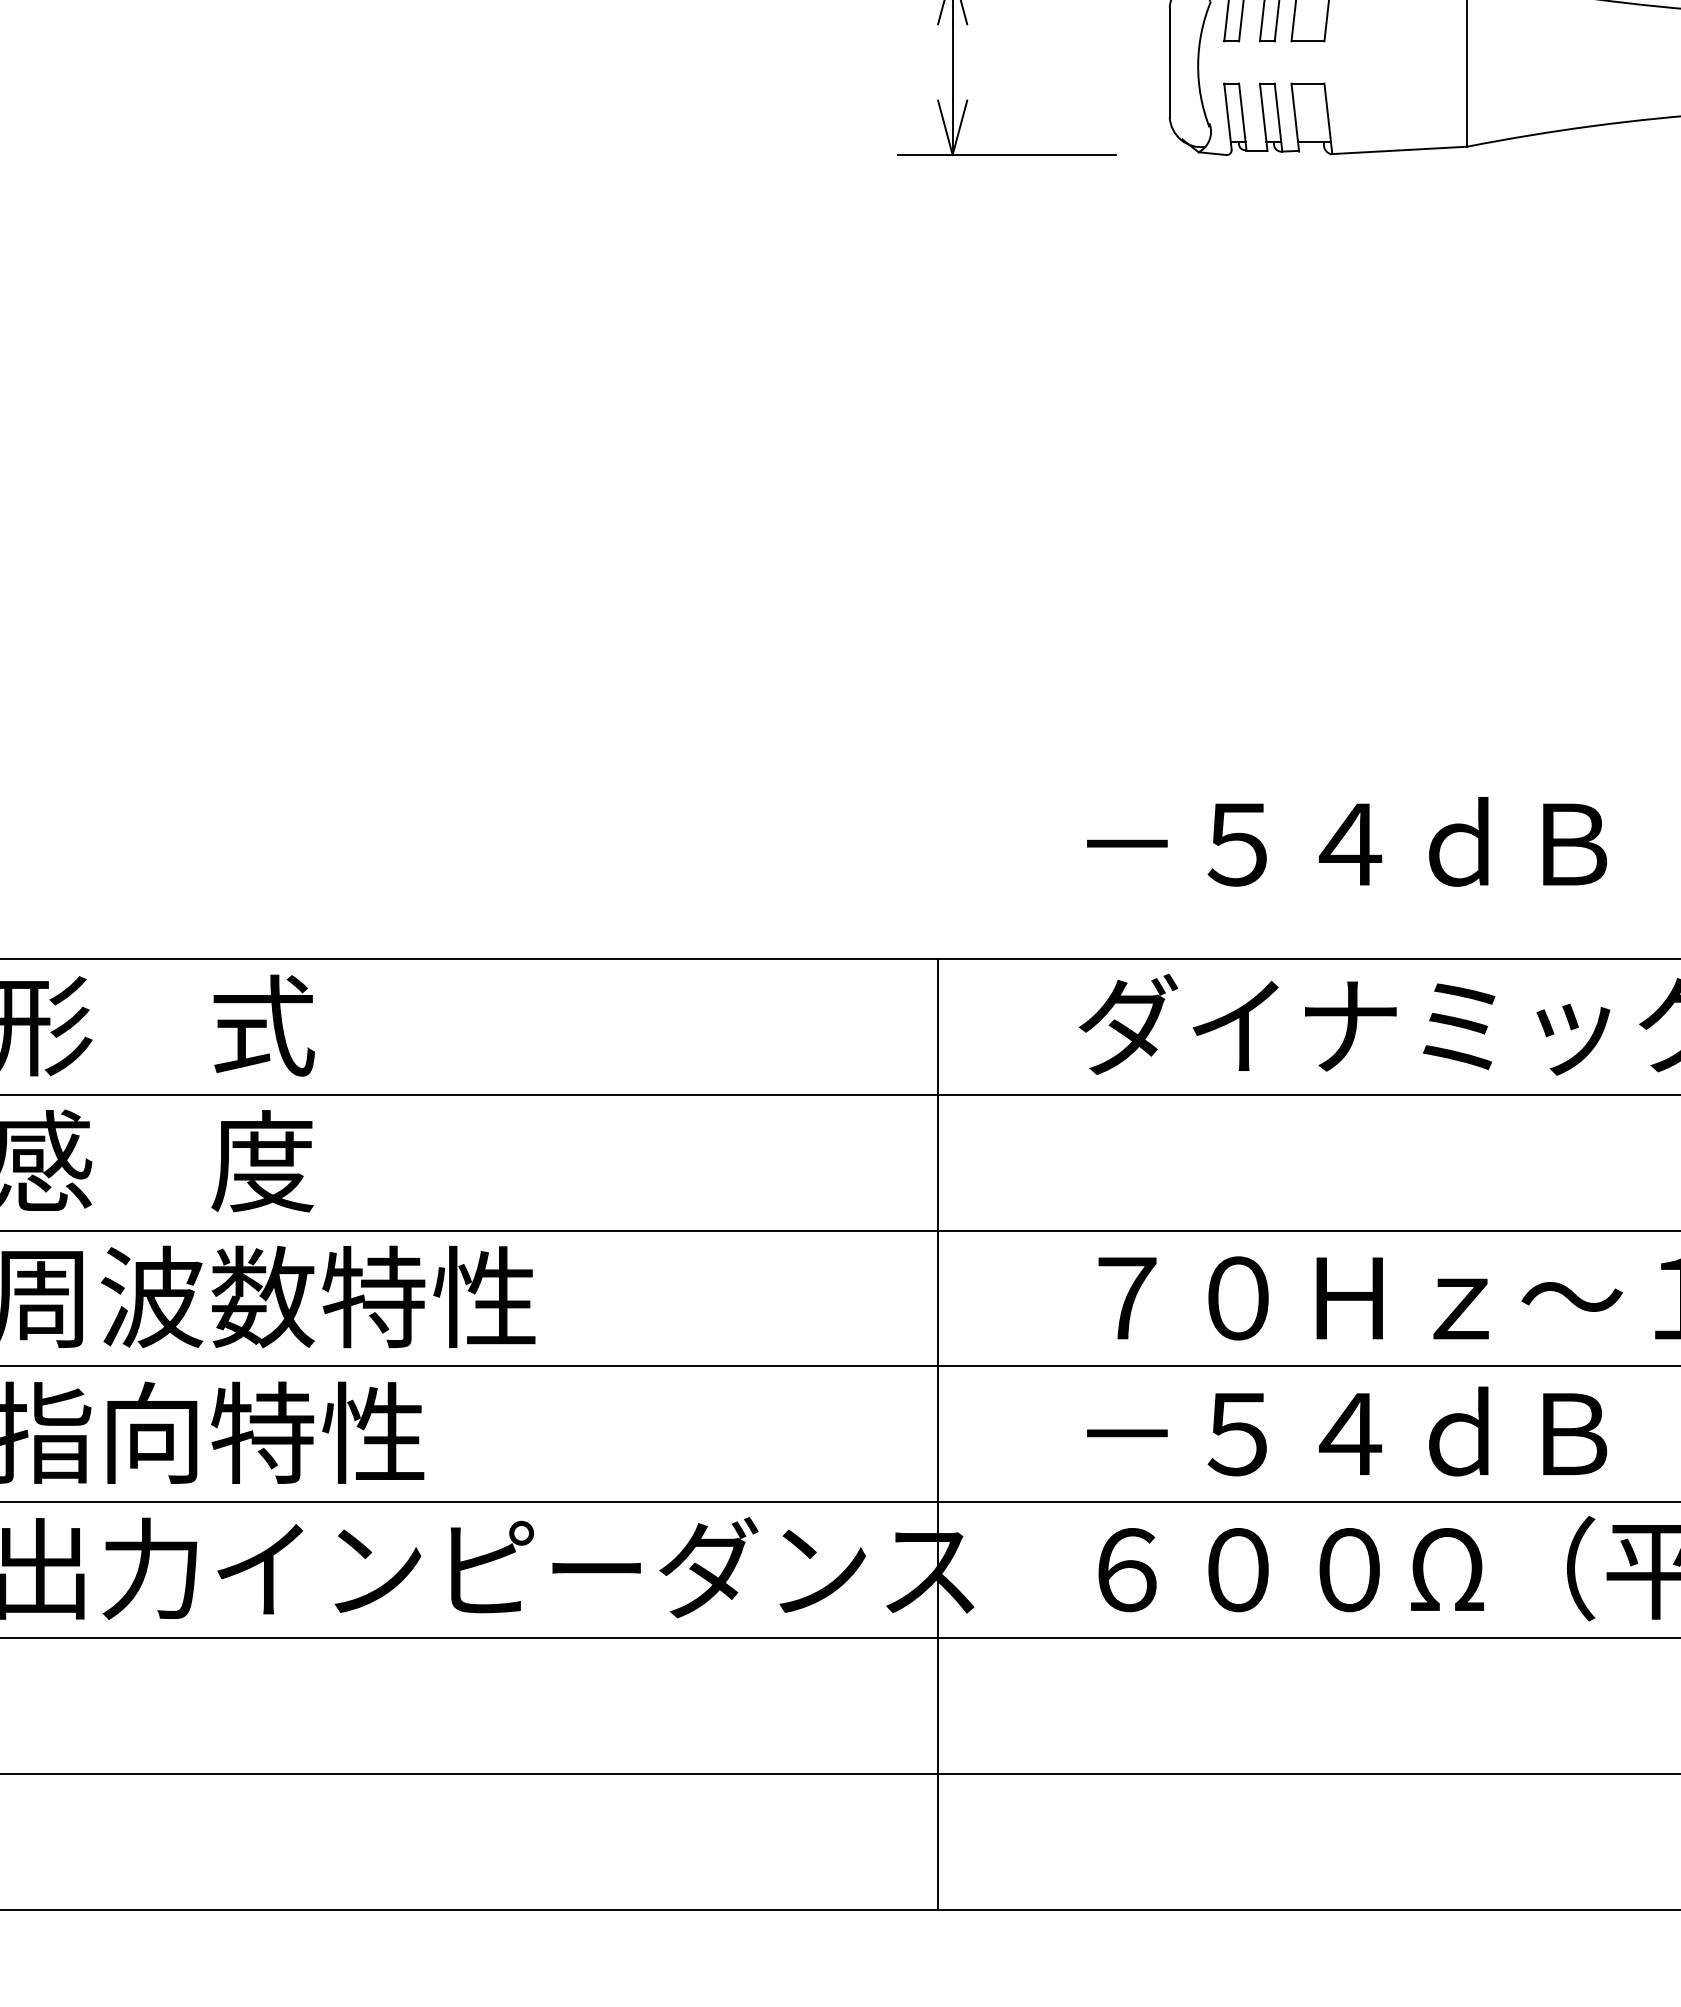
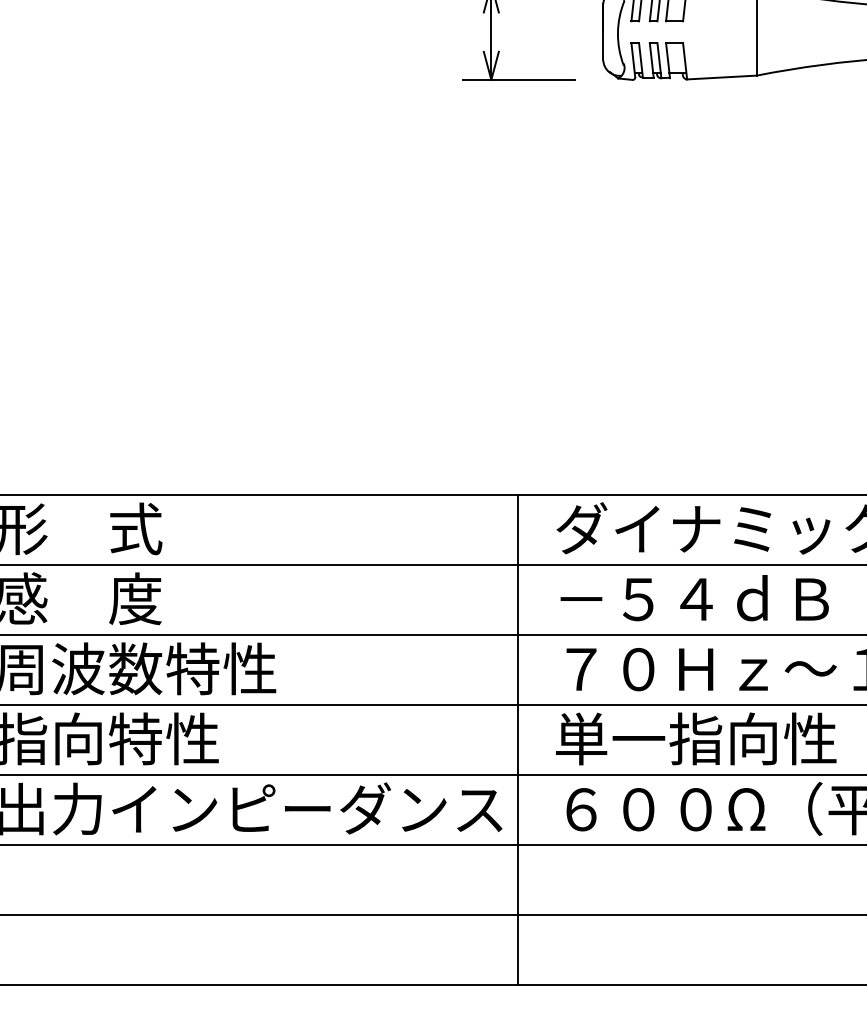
text: (1346, 842) -> (694, 598), moved
text: (1350, 1432) -> (696, 738), －５４ｄＢ -> 単一指向性
line: (937, 1433) -> (517, 739), moved

